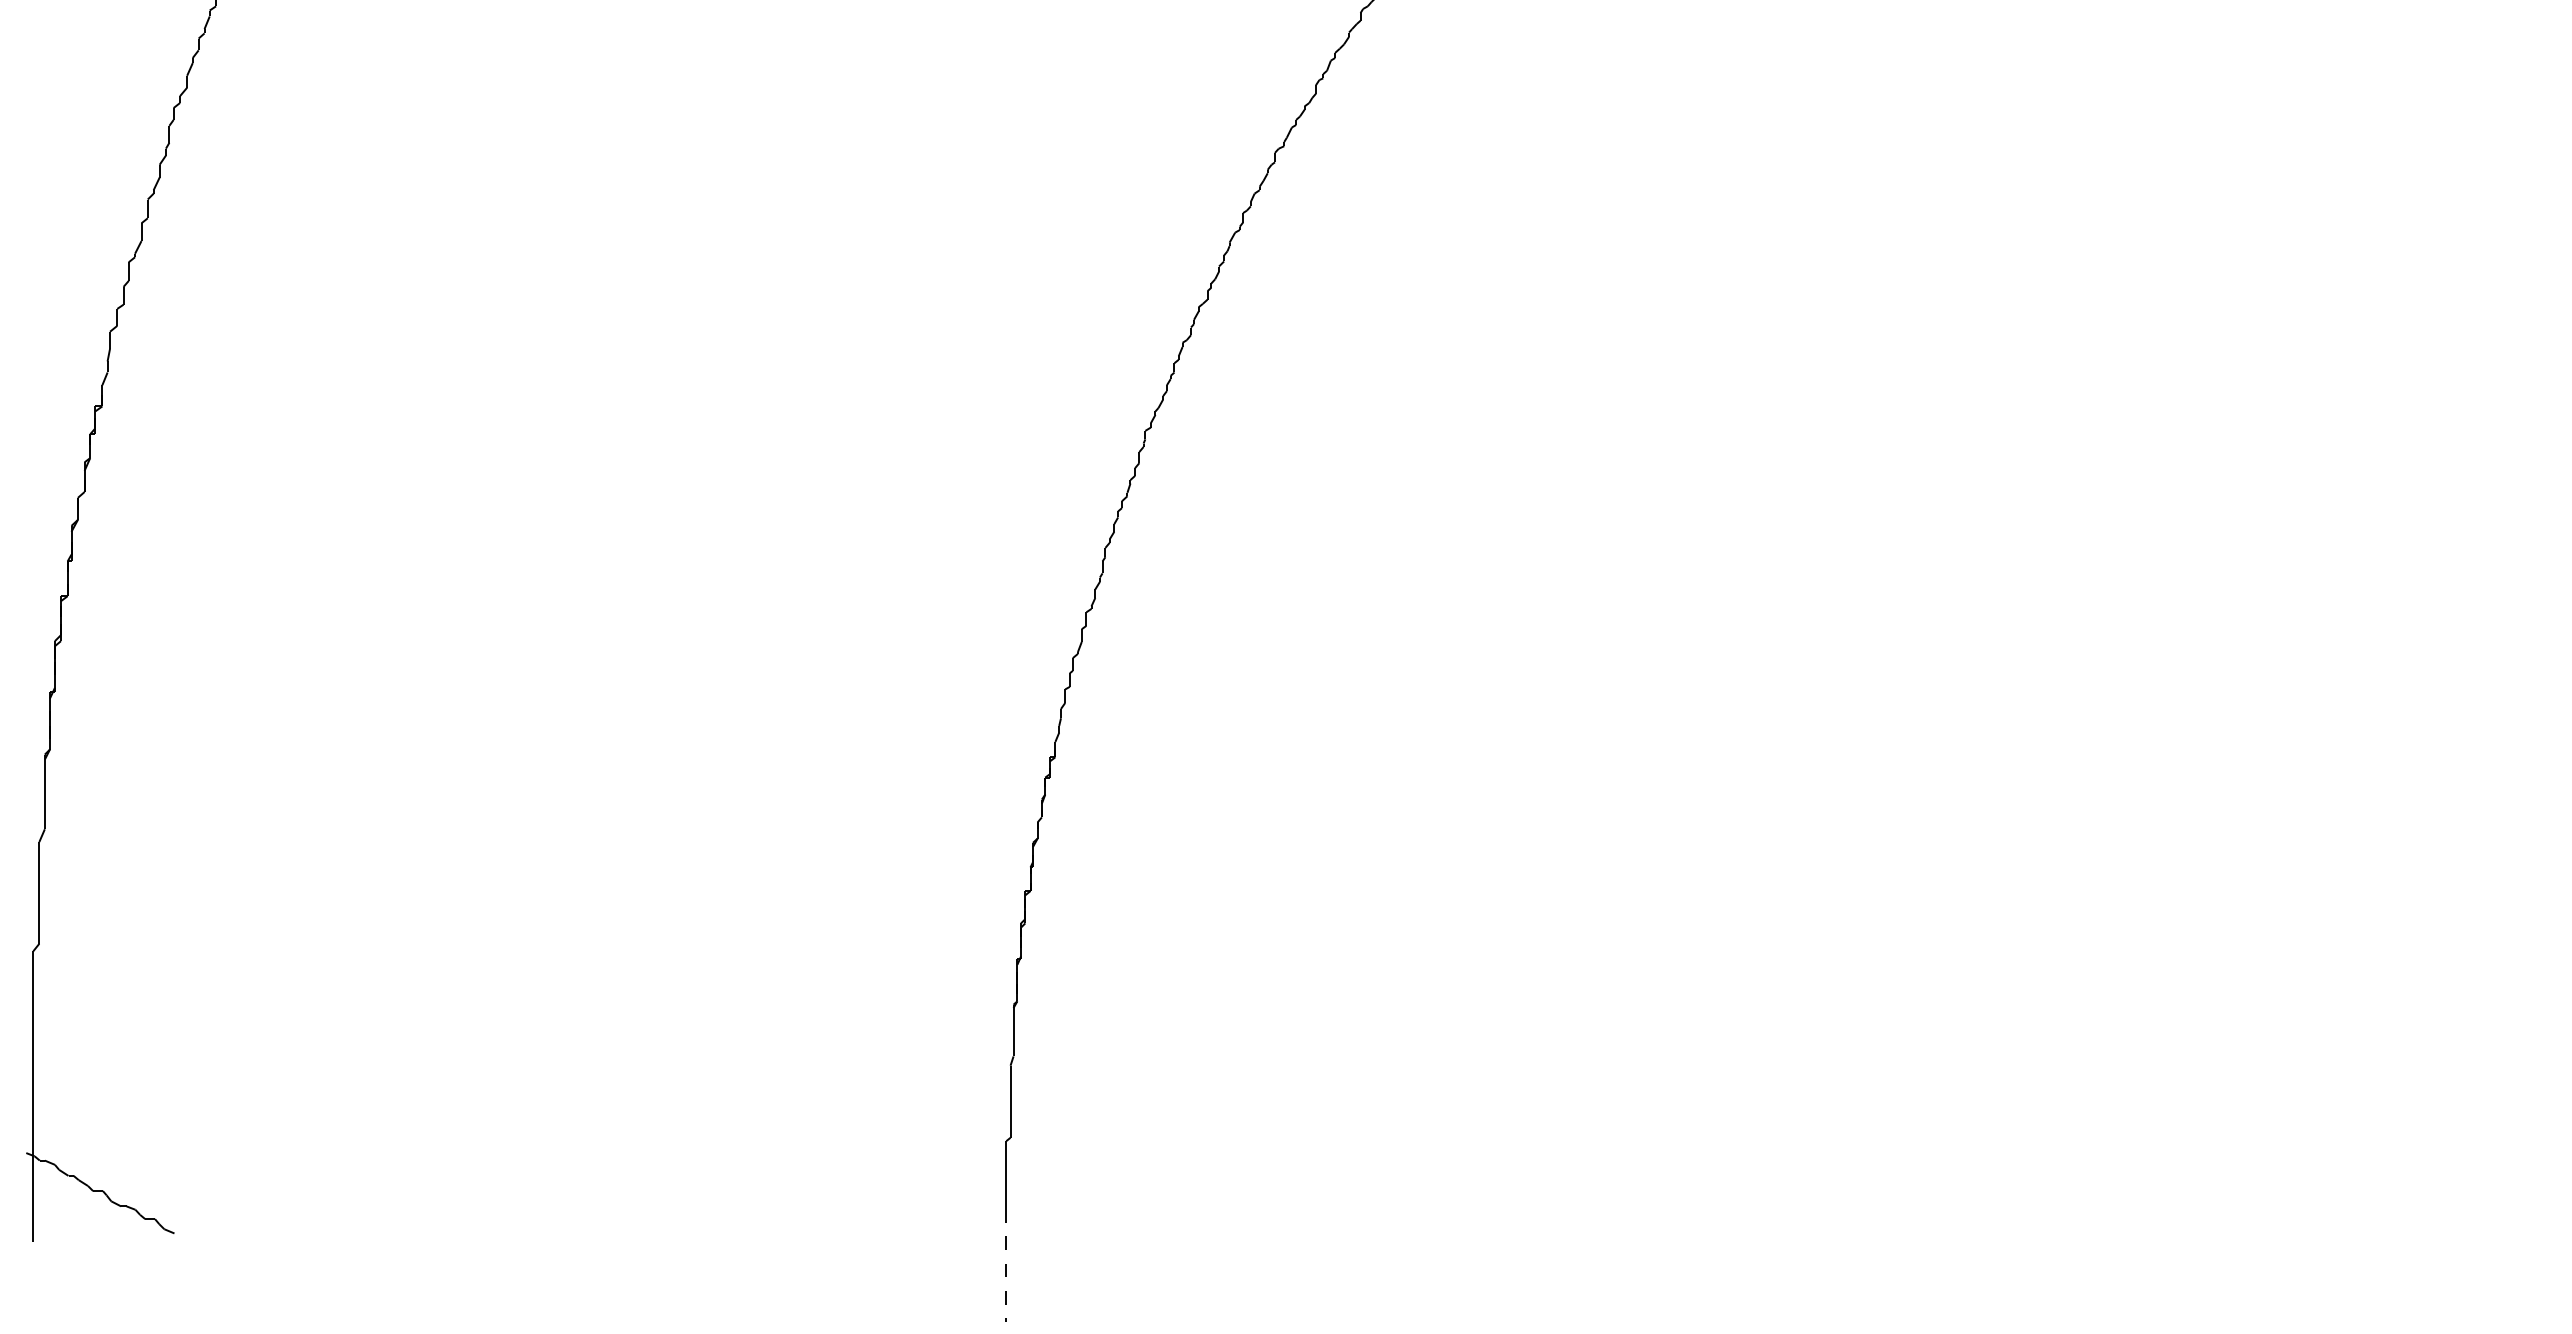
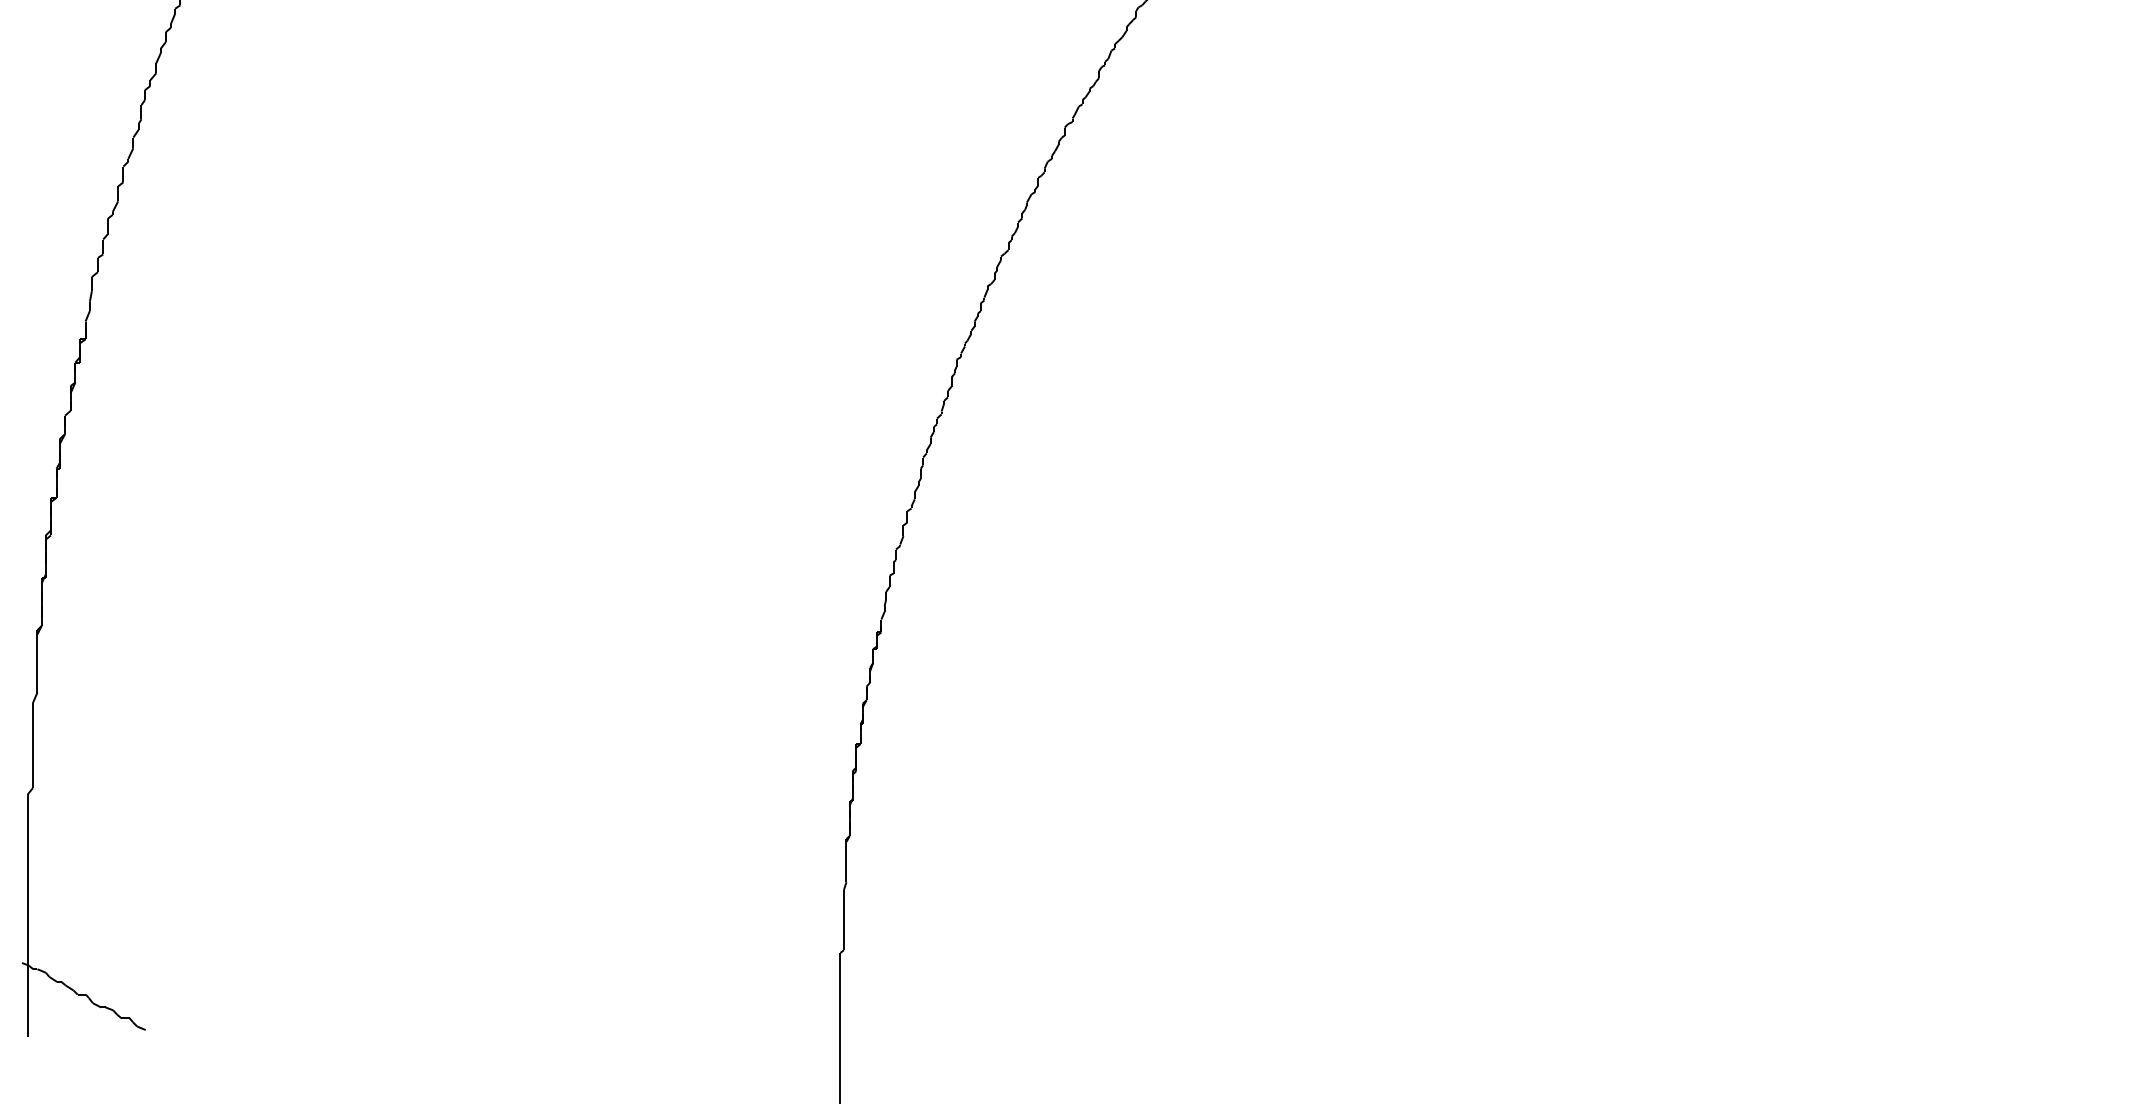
line: (1006, 1266) -> (840, 1057), dashed -> solid

